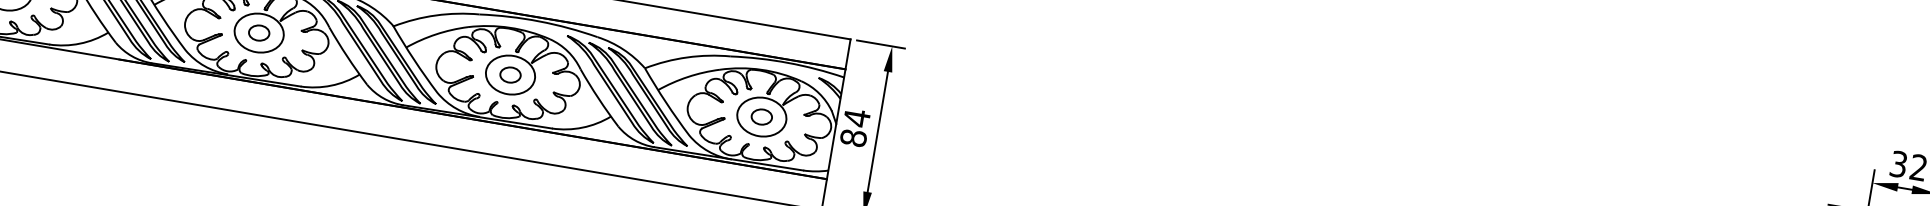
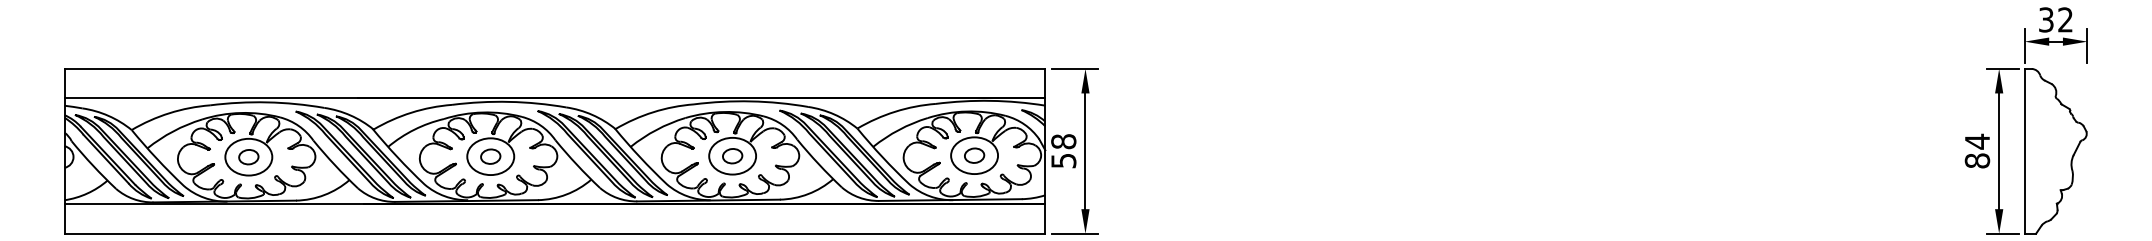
text: (855, 127) -> (1063, 150), 84 -> 58

